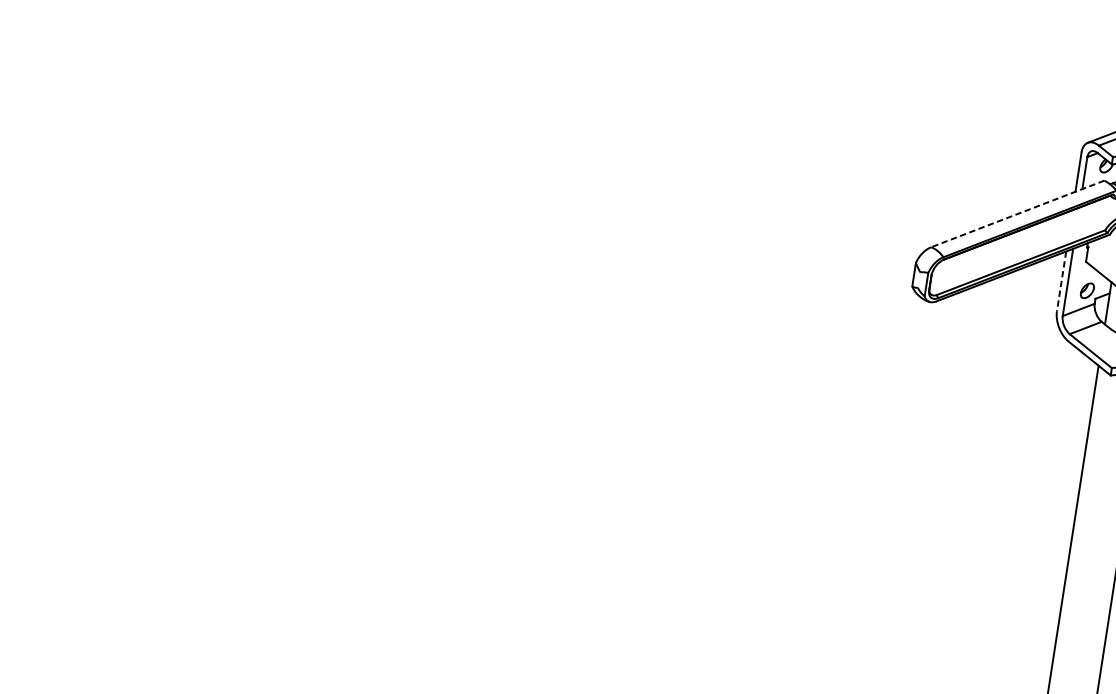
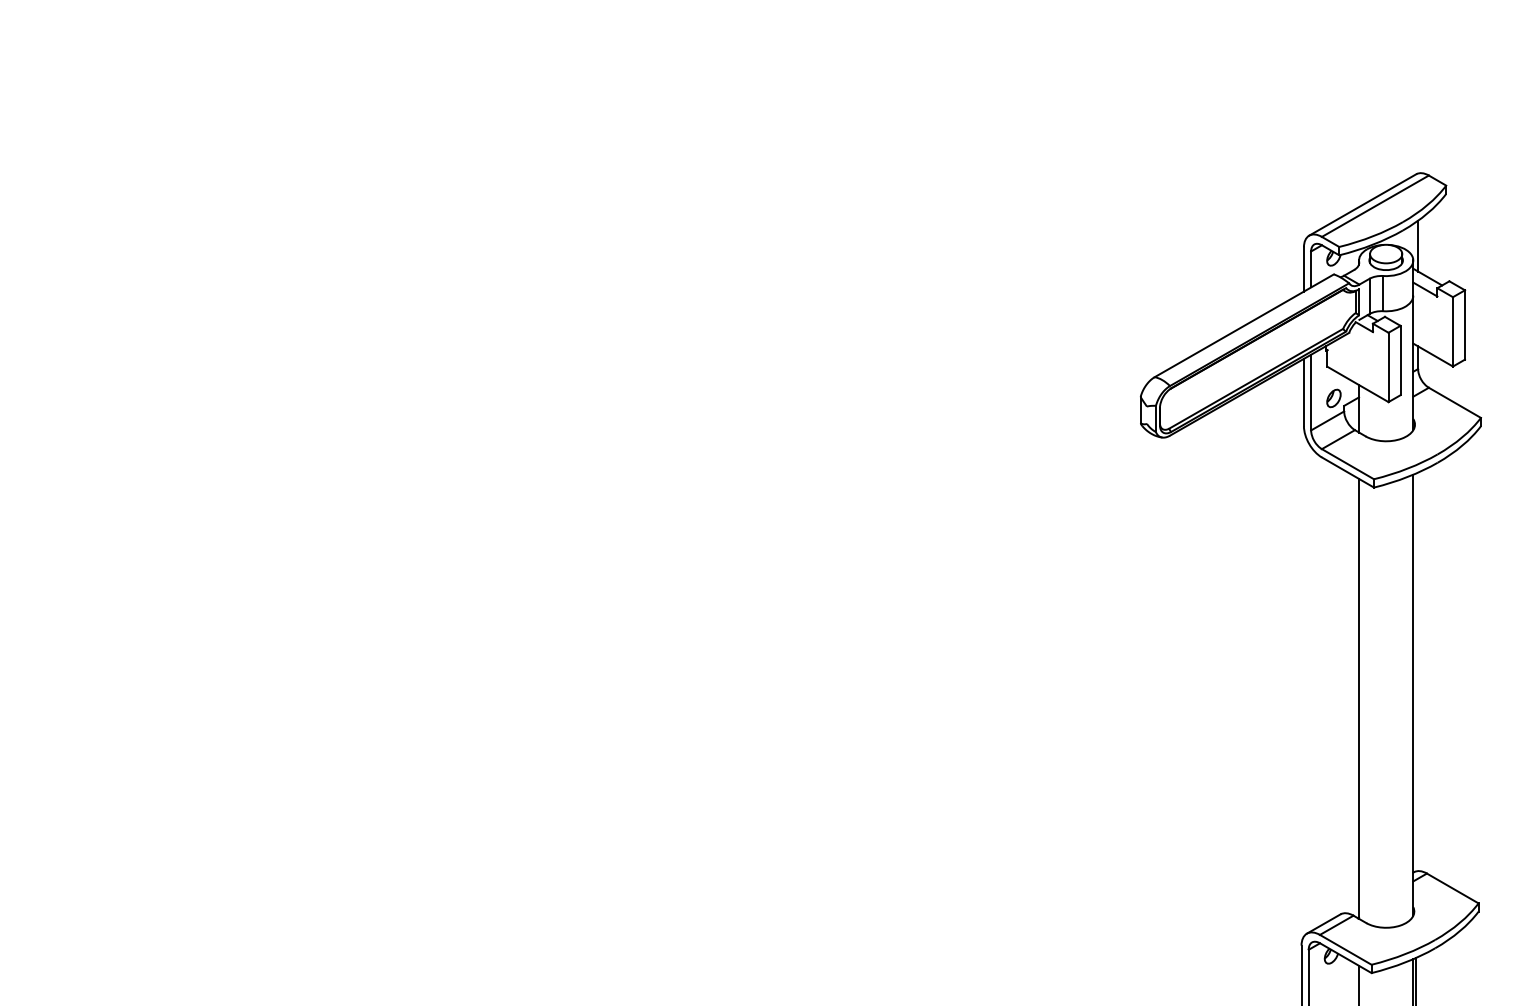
line: (1016, 214) -> (1243, 326), dashed -> solid
line: (1061, 281) -> (1303, 392), dashed -> solid

